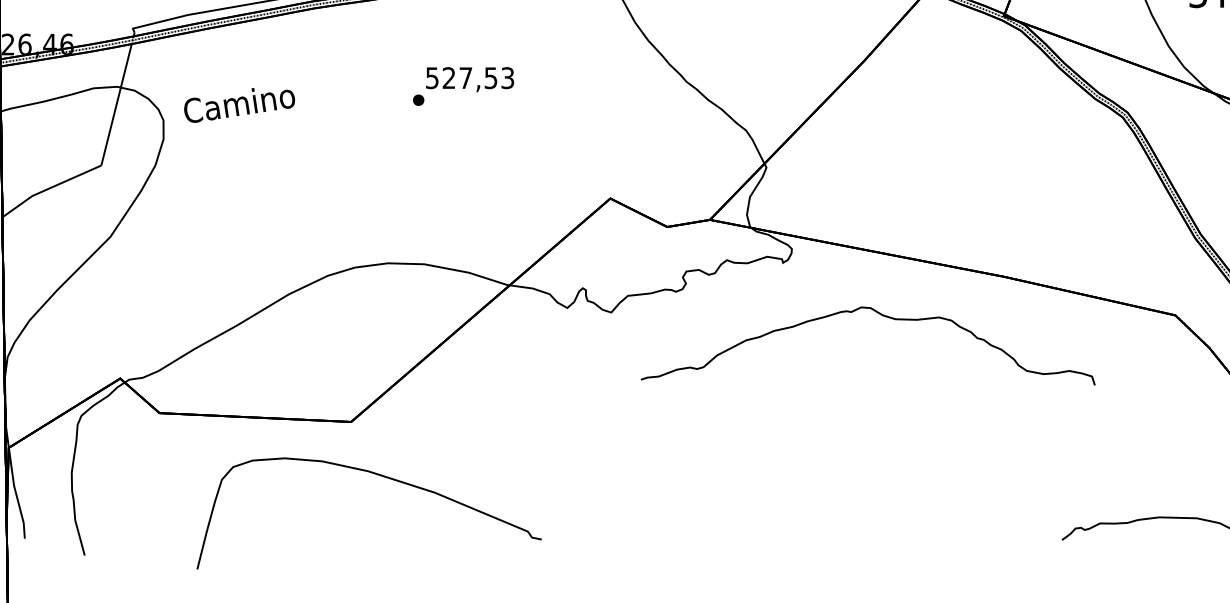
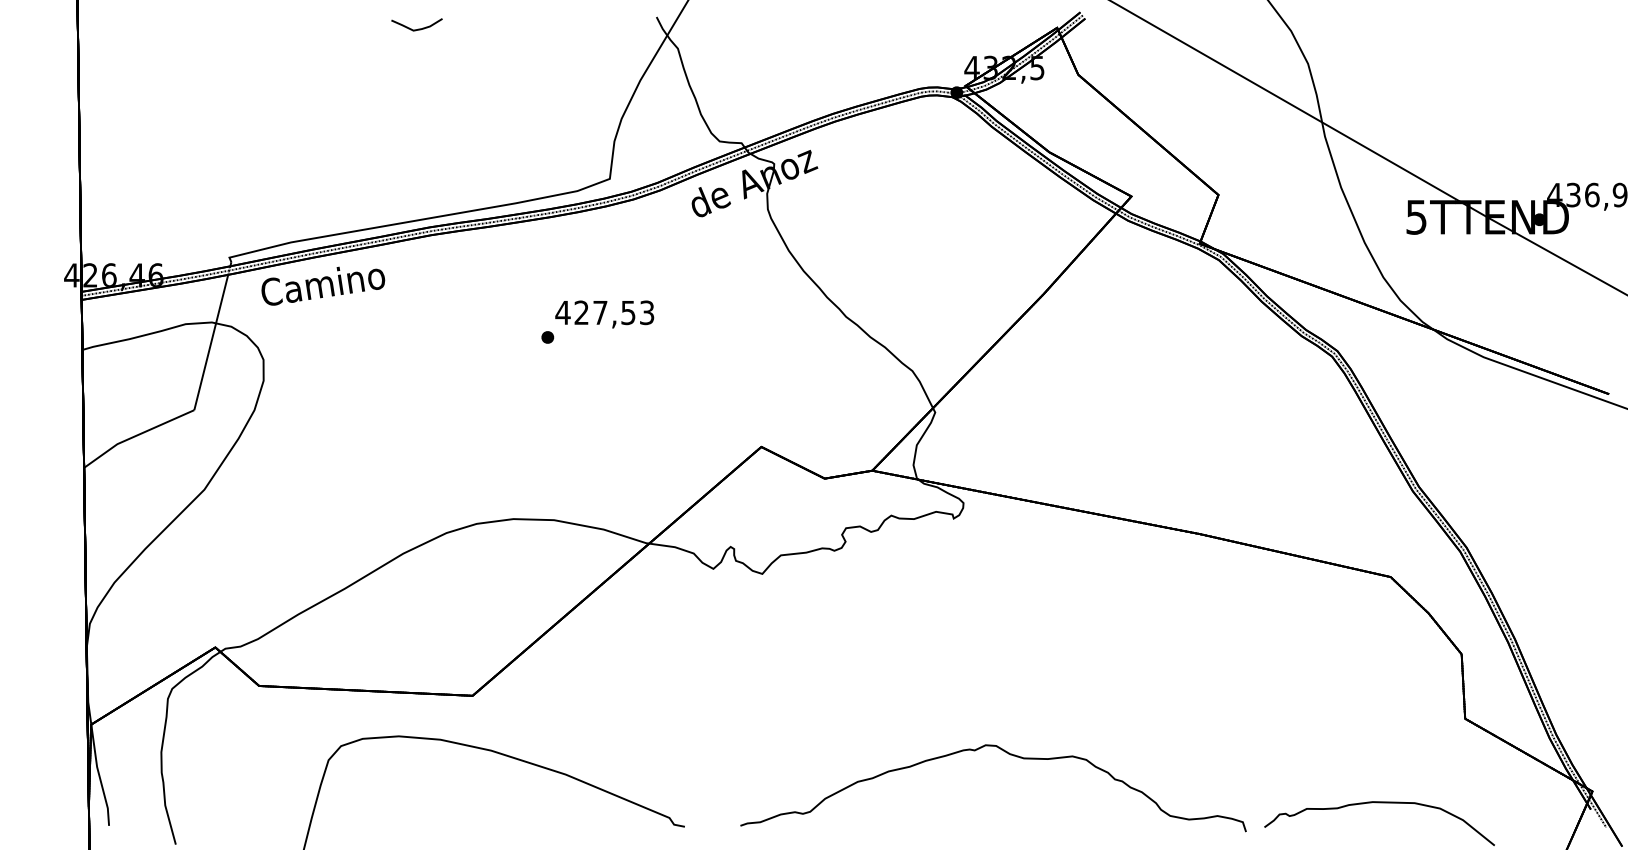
text: (431, 78) -> (562, 313), 527,53 -> 427,53
text: (239, 104) -> (323, 285), moved
curve: (883, 316) -> (1010, 755), moved

